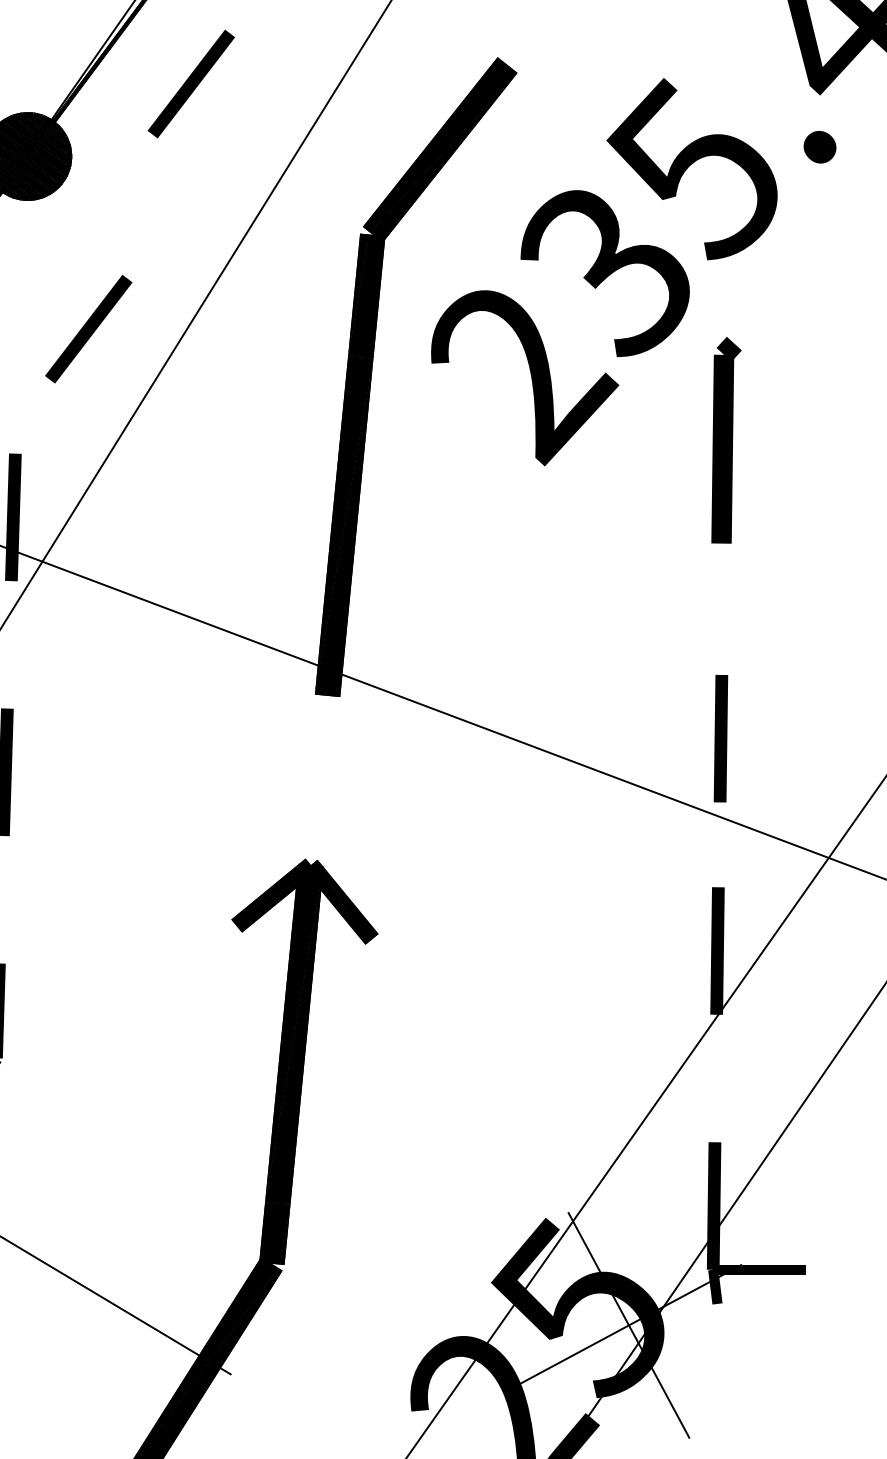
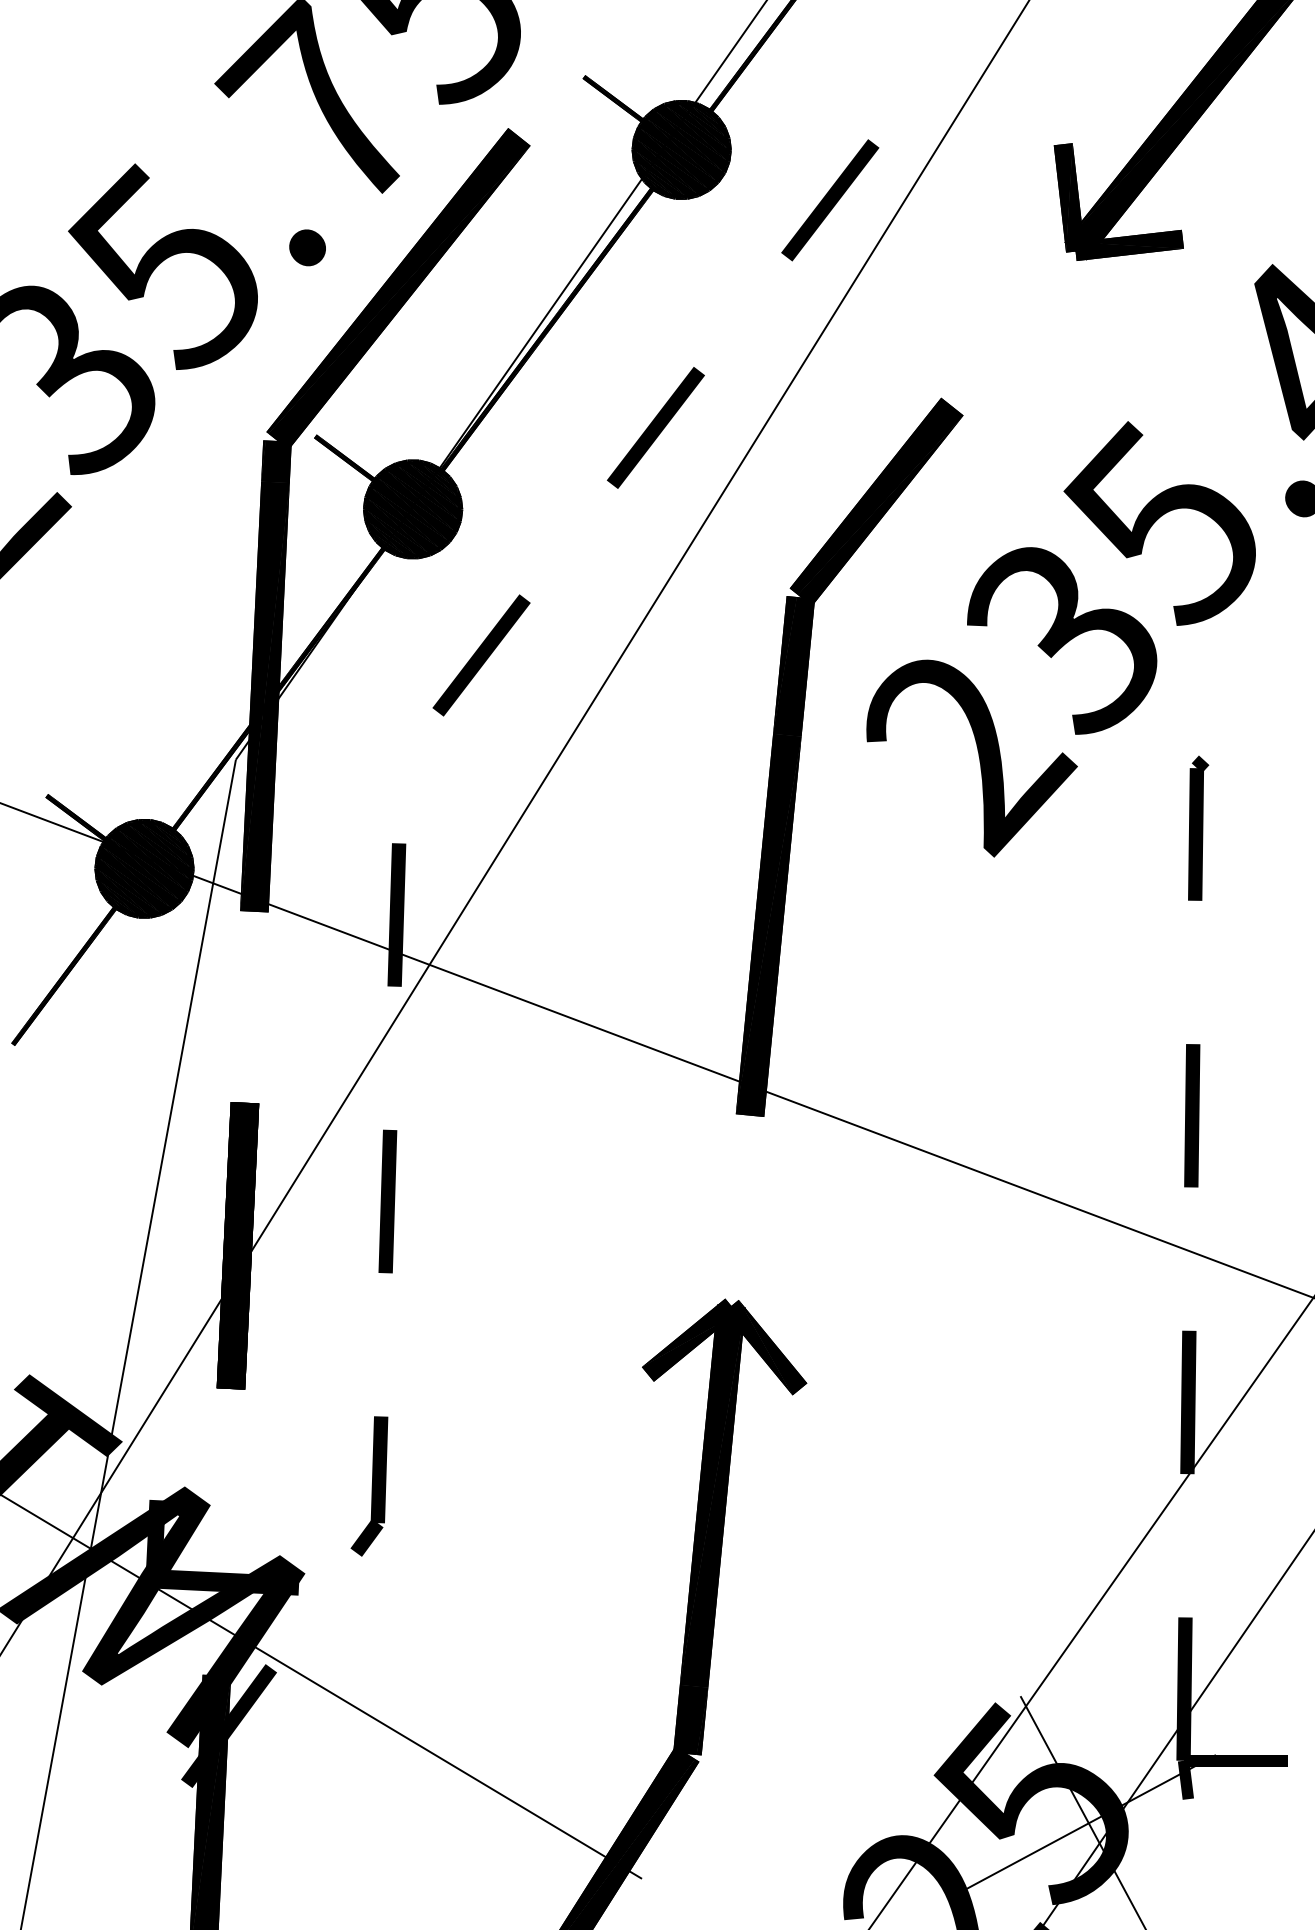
line: (190, 83) -> (655, 427), moved
line: (88, 329) -> (481, 655), moved
part: (726, 439) -> (1198, 827), size x0.62
line: (721, 738) -> (1192, 1115), moved

